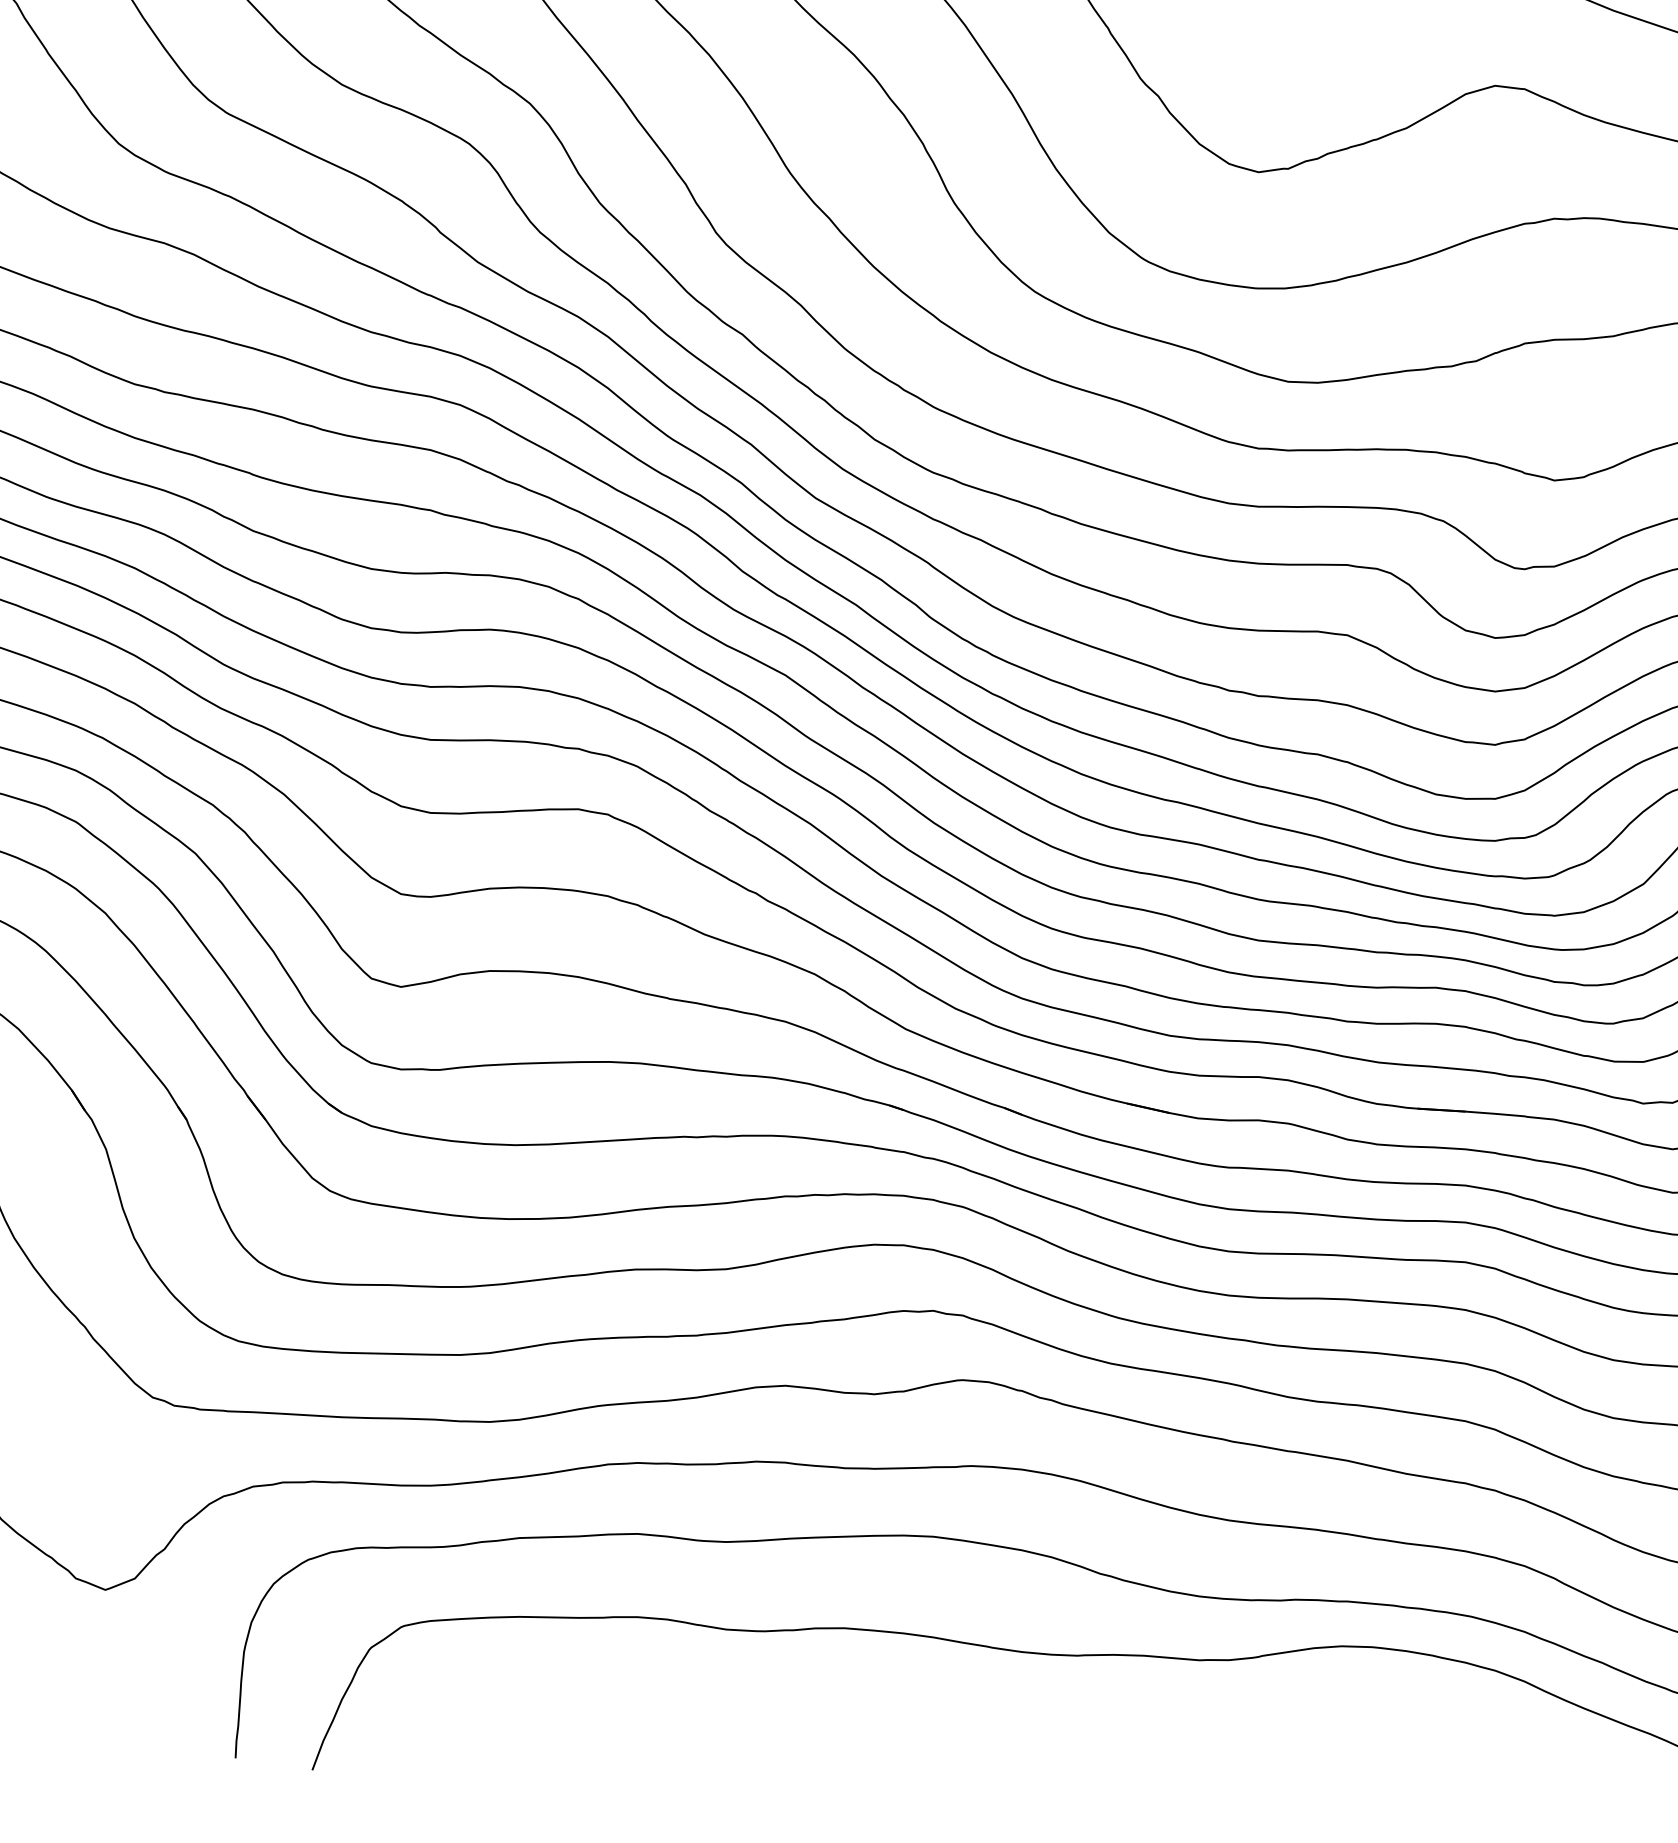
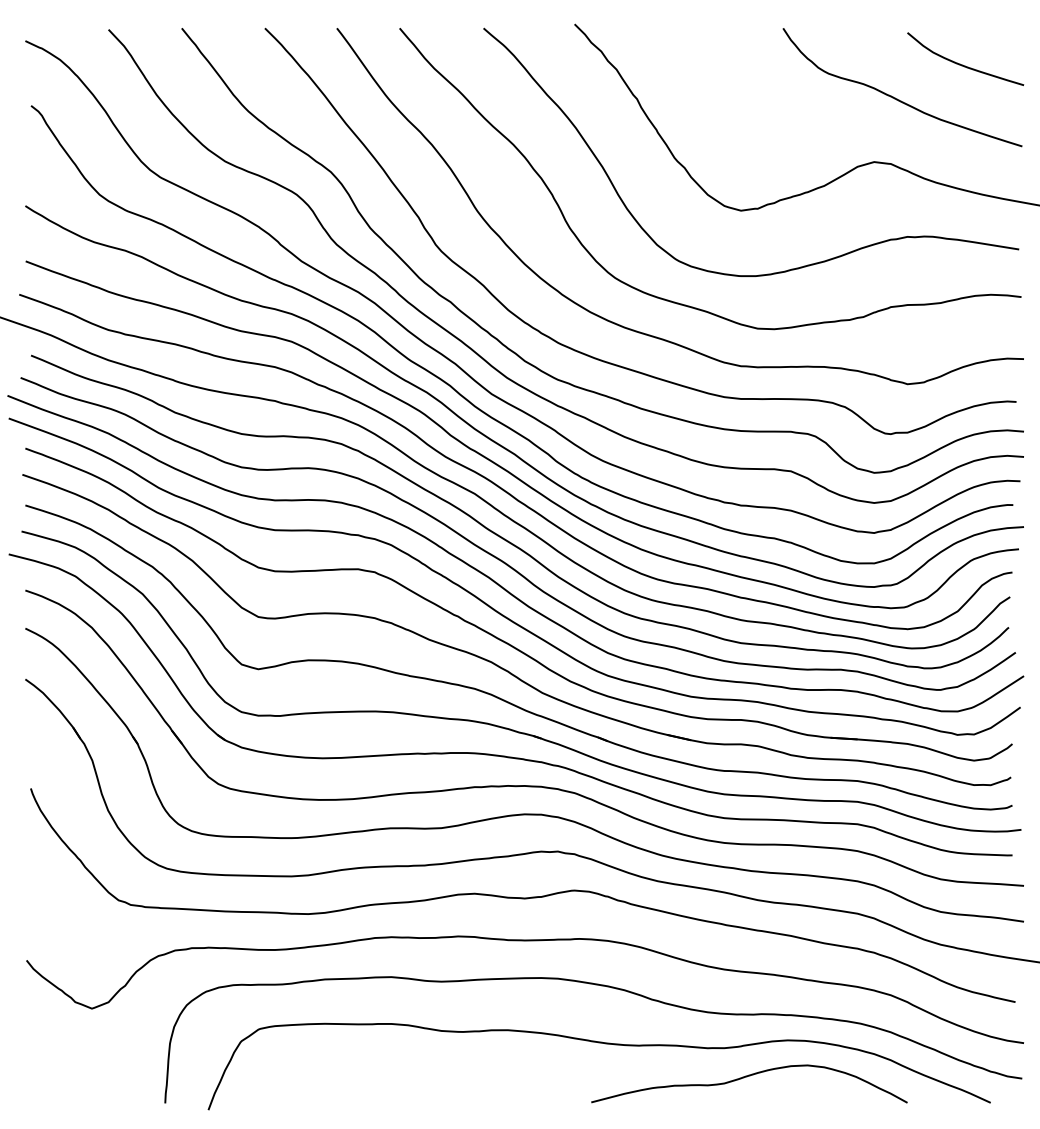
curve: (1270, 1712) -> (747, 1077), added

